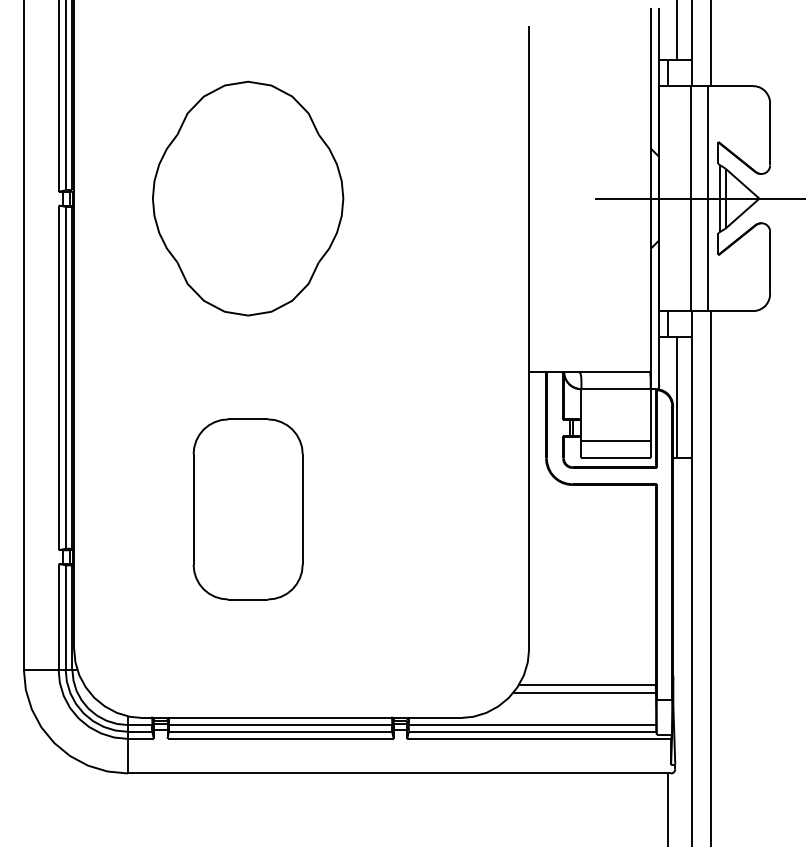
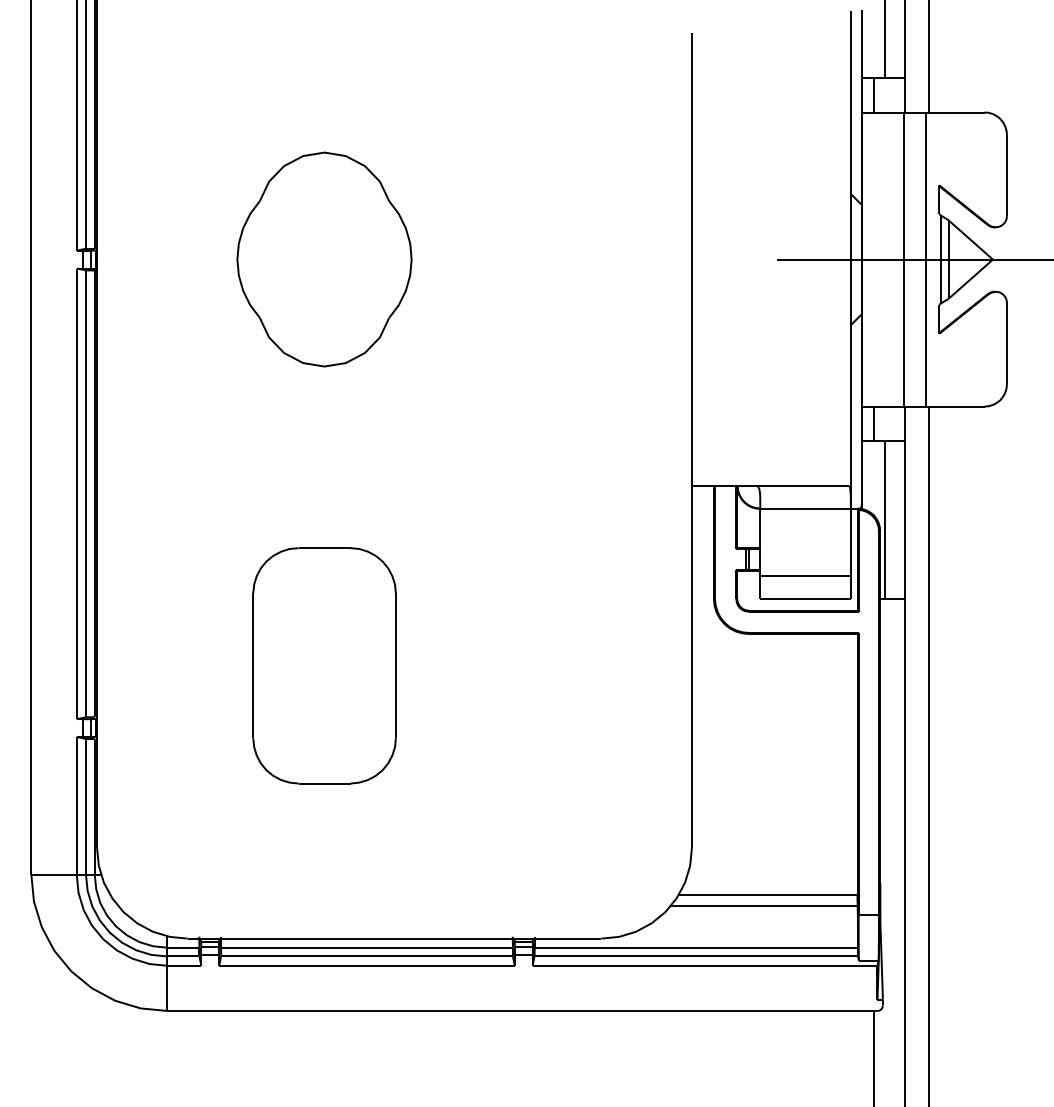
part: (248, 198) -> (324, 259), size x0.7

